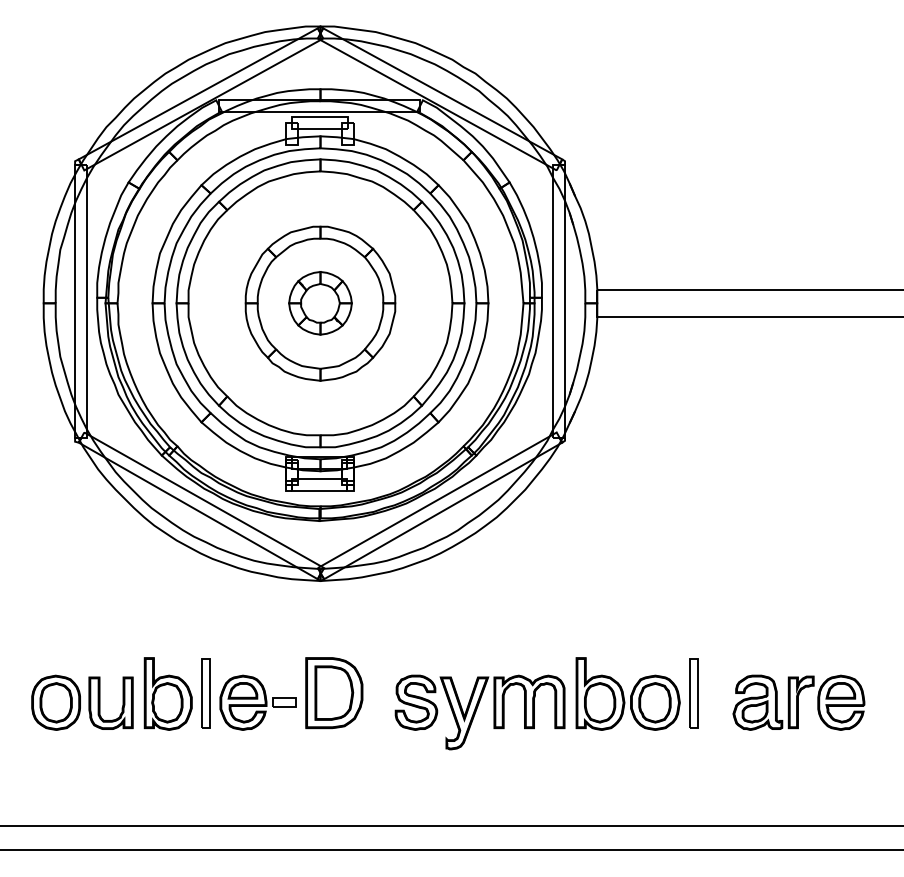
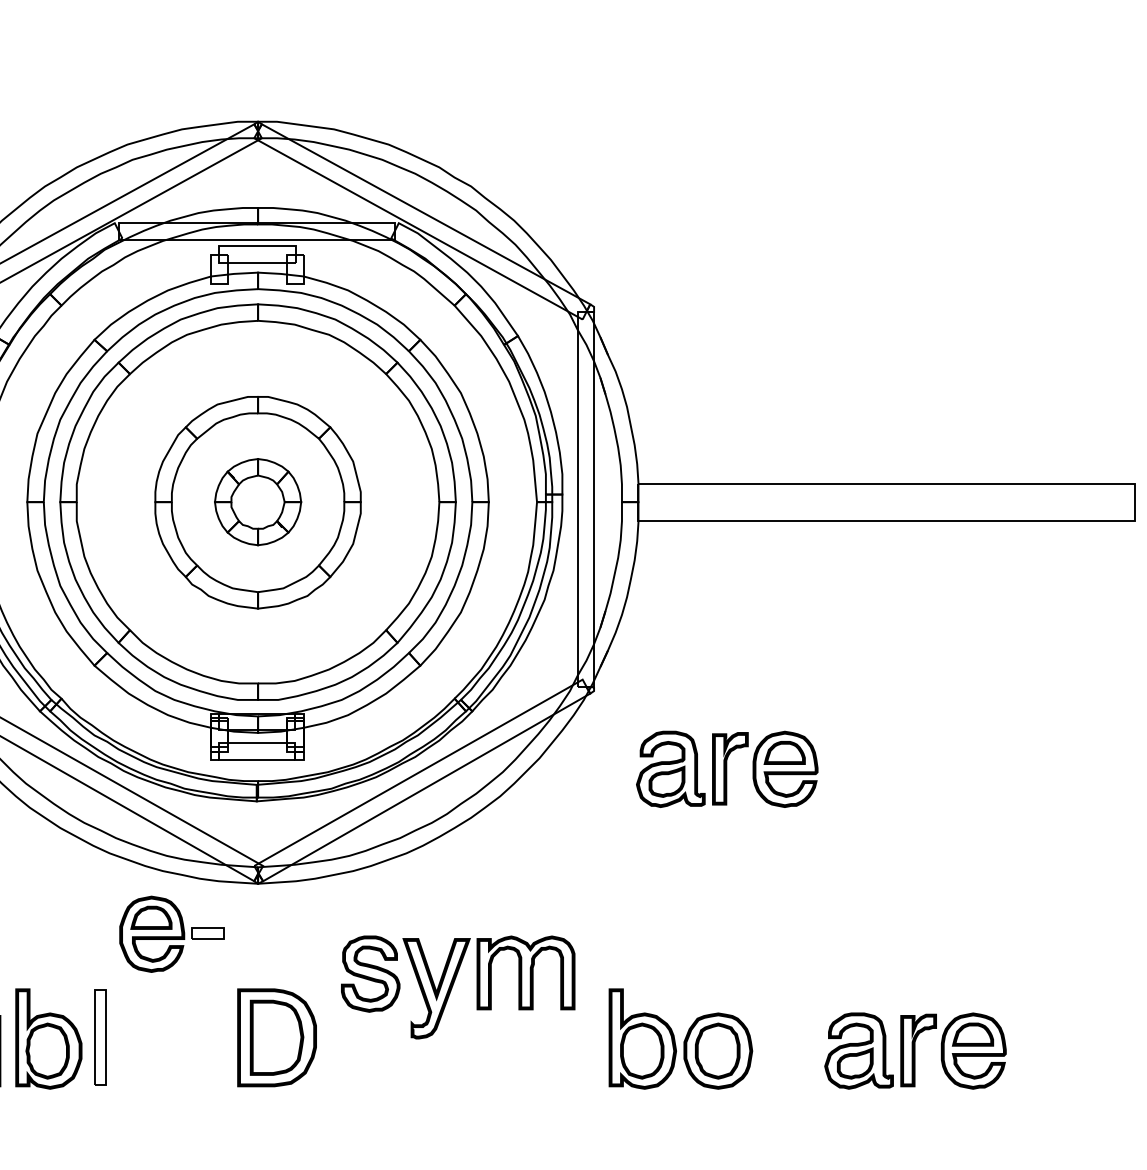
part: (661, 497) -> (726, 768), added
part: (693, 693) -> (770, 1038), removed
part: (257, 702) -> (171, 933), moved
part: (479, 712) -> (457, 987), moved

